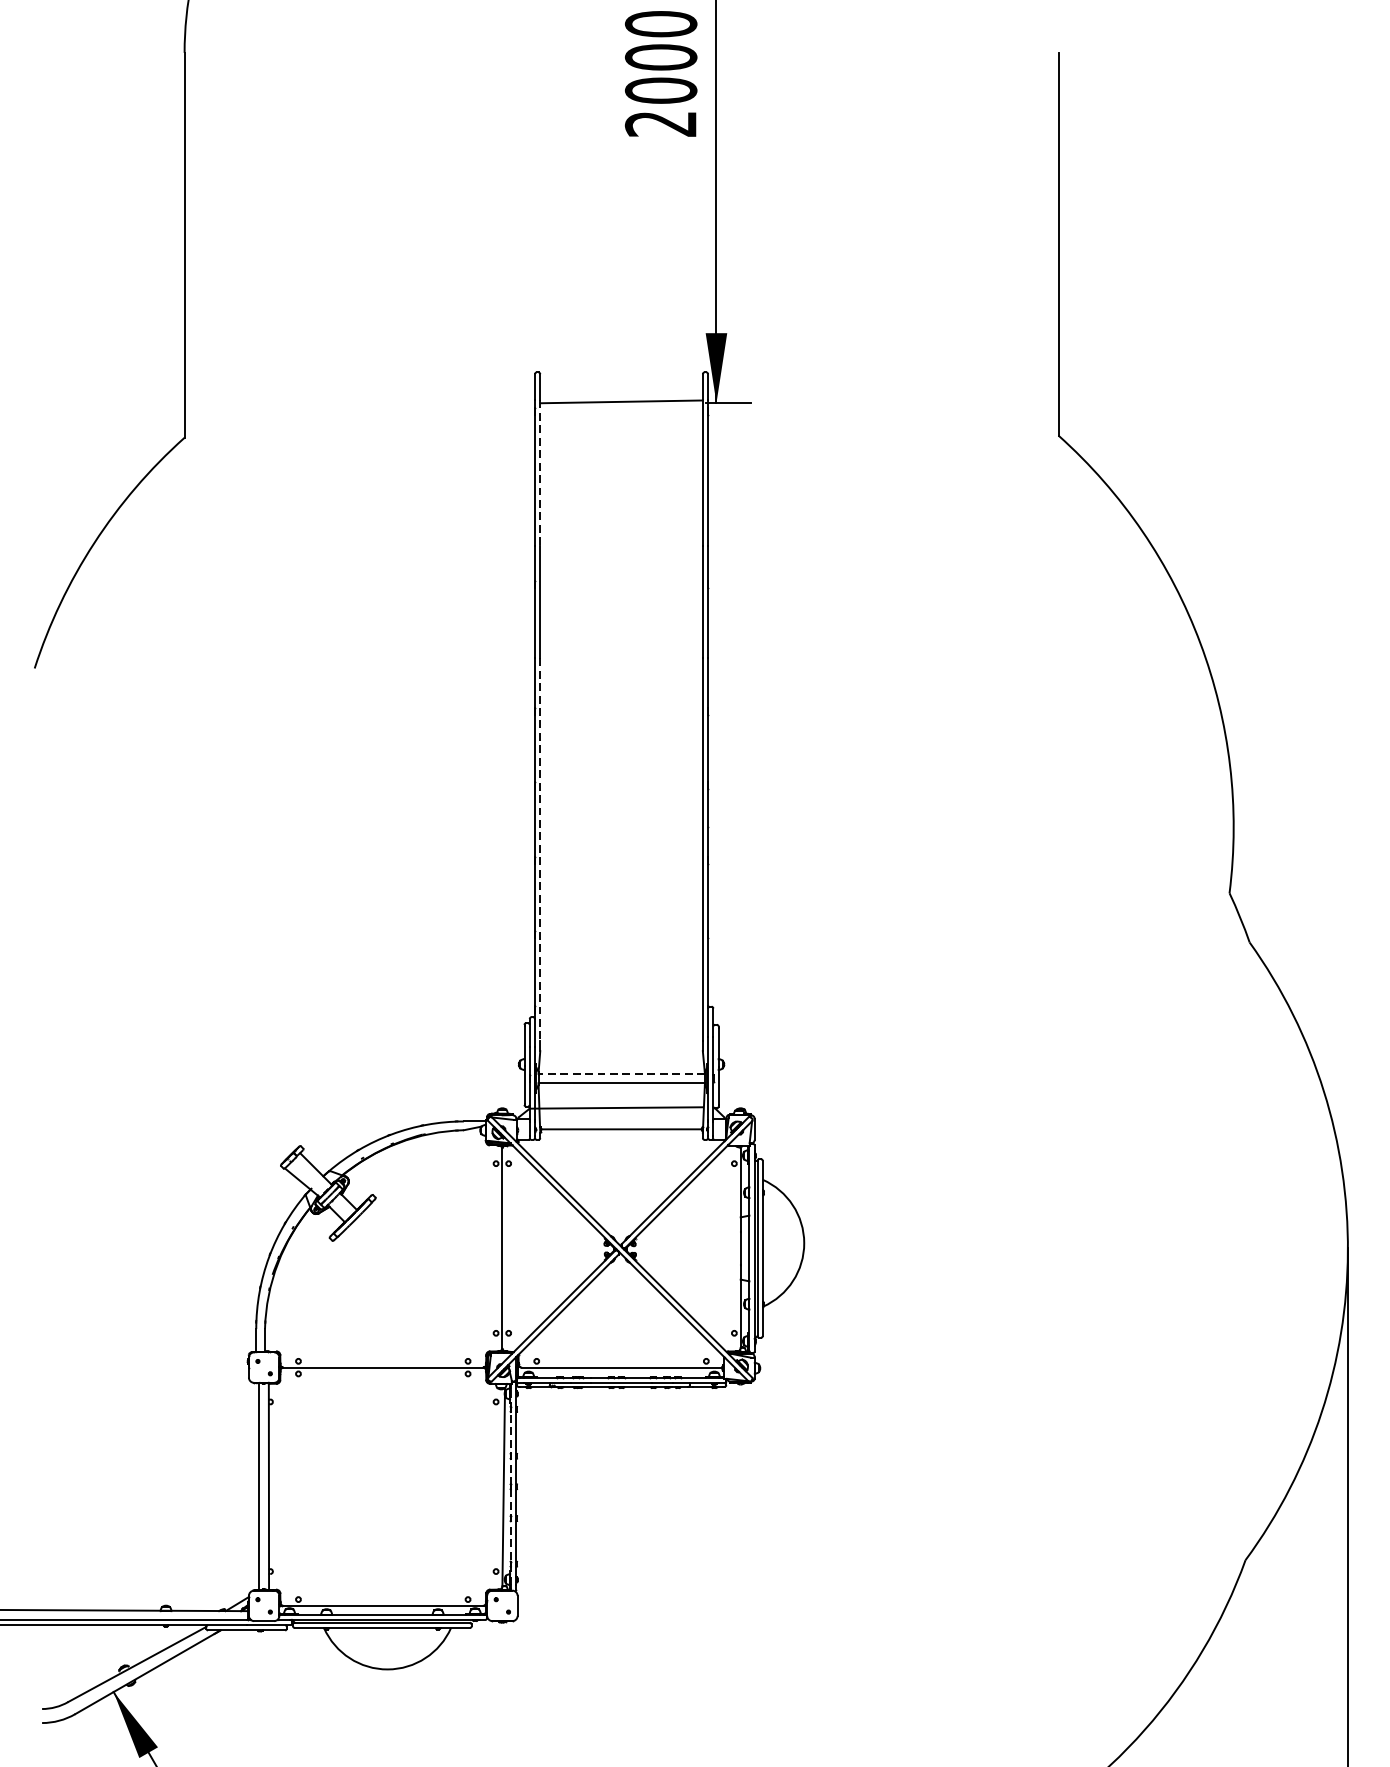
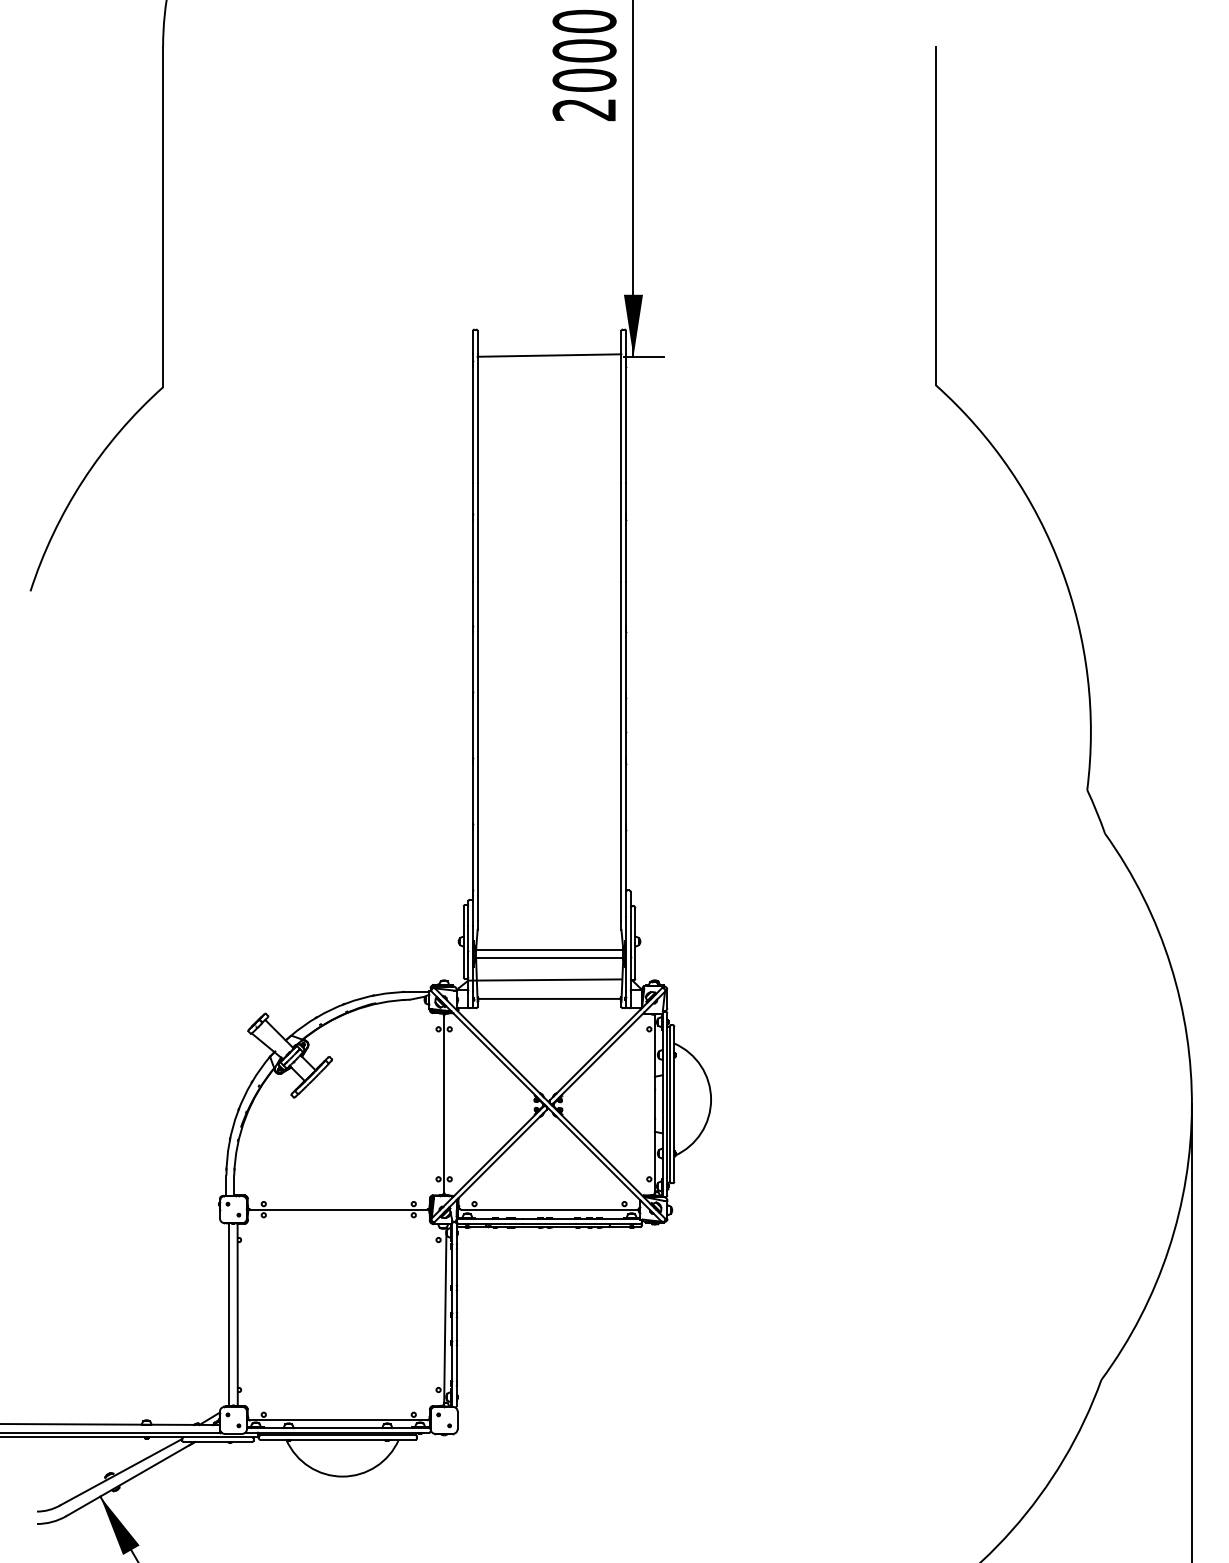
line: (540, 474) -> (477, 419), dashed -> solid
line: (540, 850) -> (477, 752), dashed -> solid
line: (621, 1073) -> (549, 949), dashed -> solid
line: (510, 1486) -> (451, 1314), dashed -> solid

